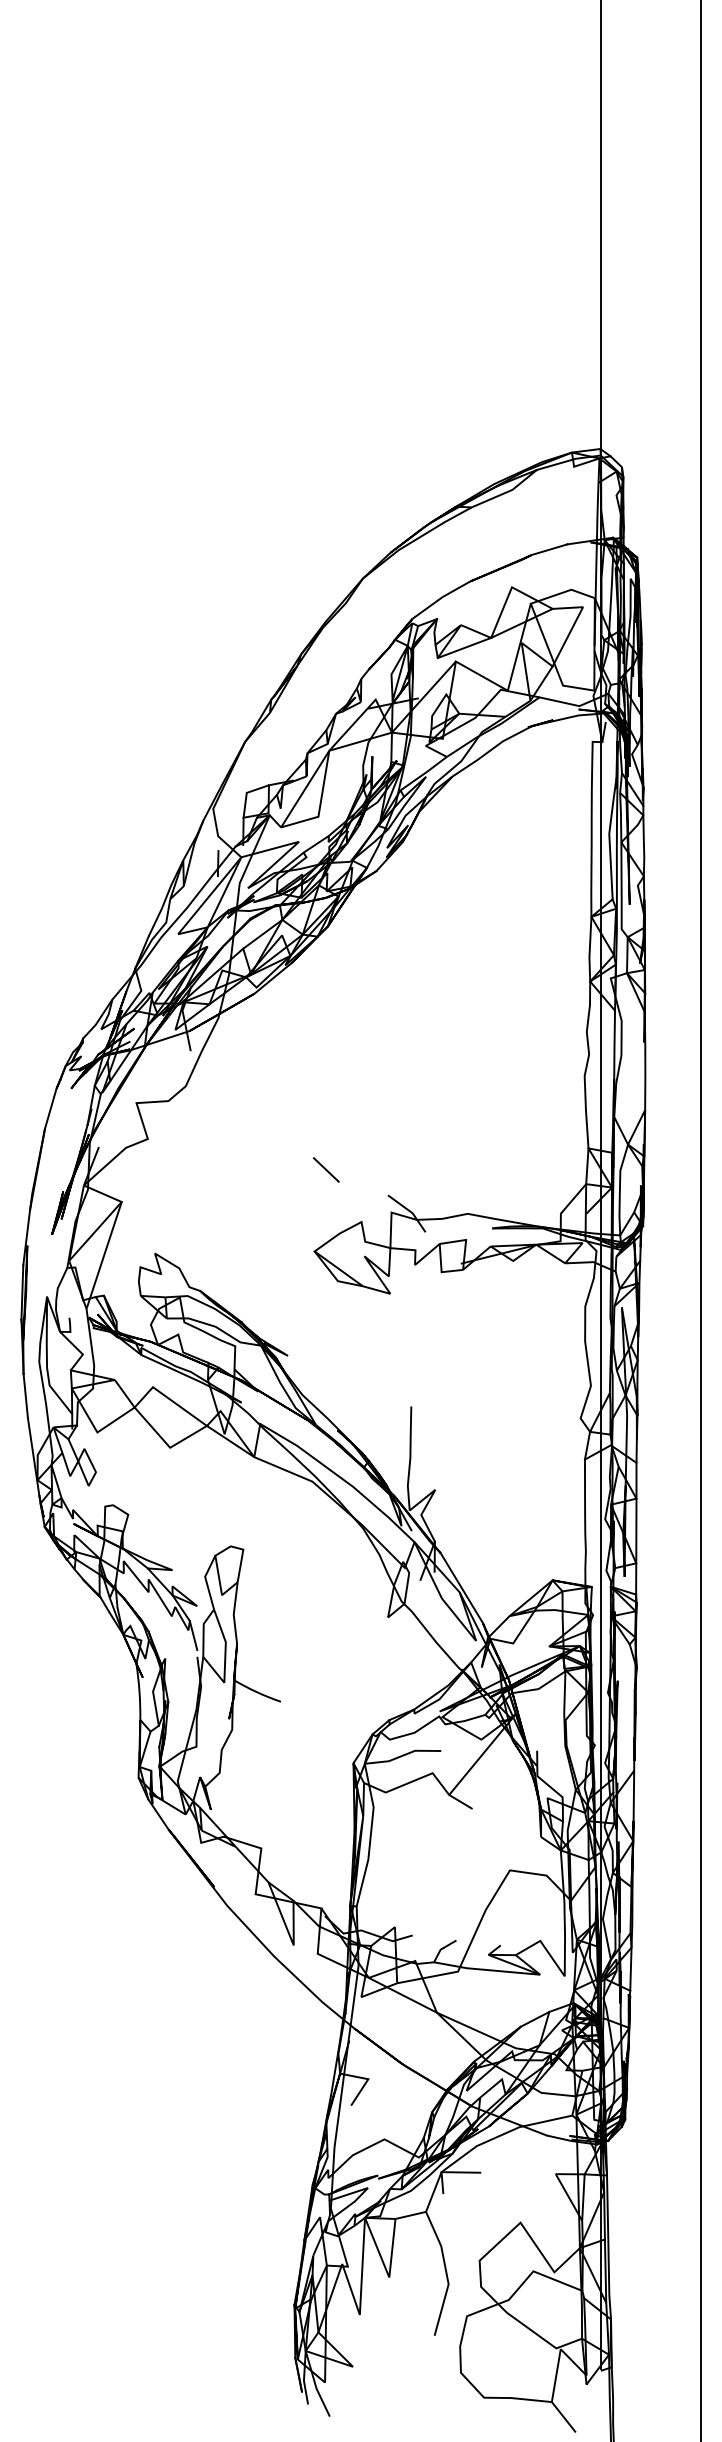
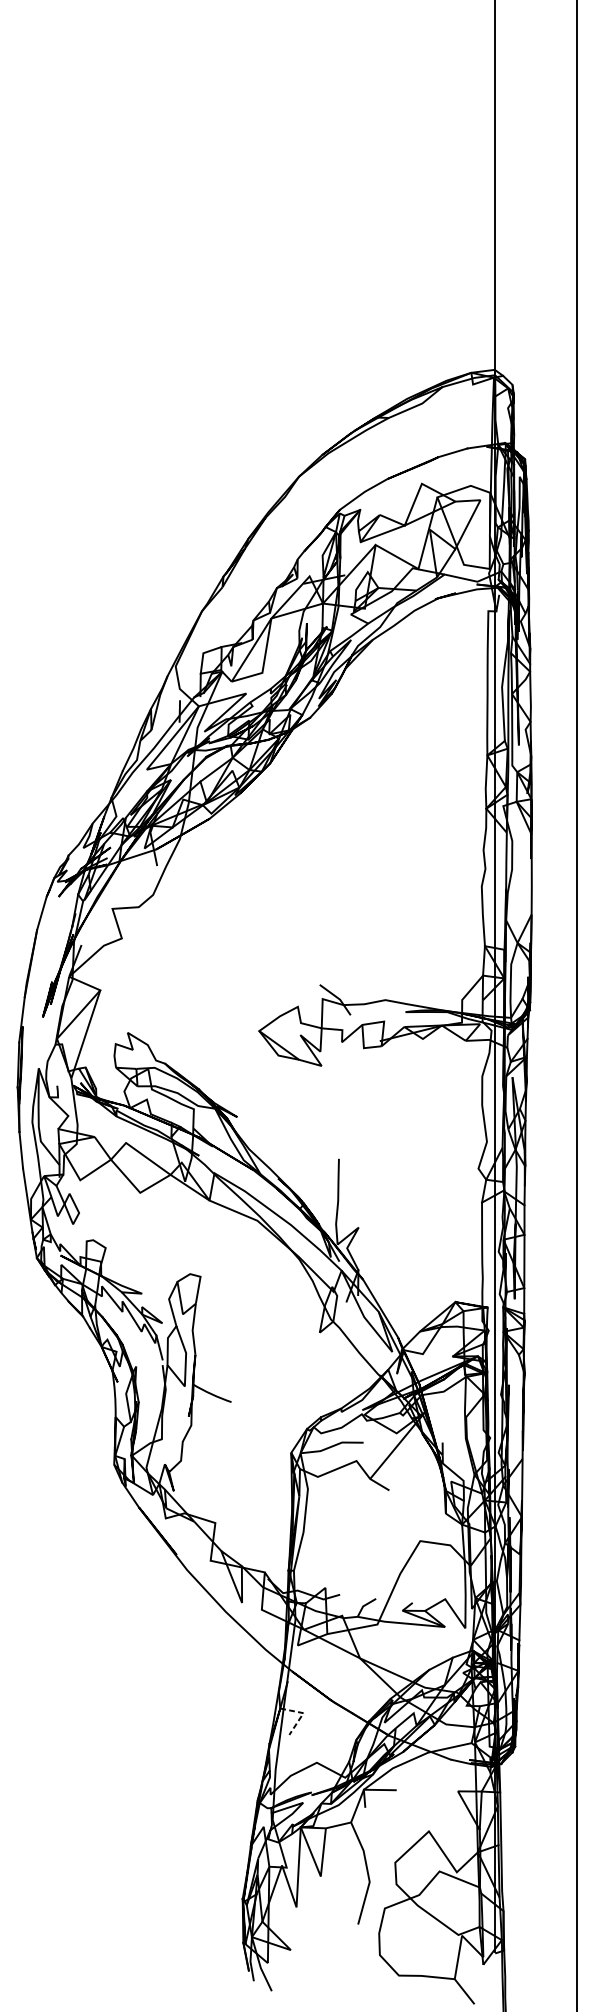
line: (325, 1169) -> (268, 963), removed
line: (367, 2080) -> (302, 1714), solid -> dashed

